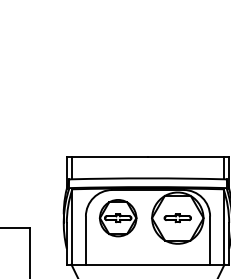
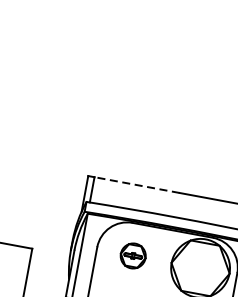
line: (110, 156) -> (137, 184), solid -> dashed
part: (117, 218) -> (132, 256), size x0.6
part: (177, 218) -> (200, 268), removed

